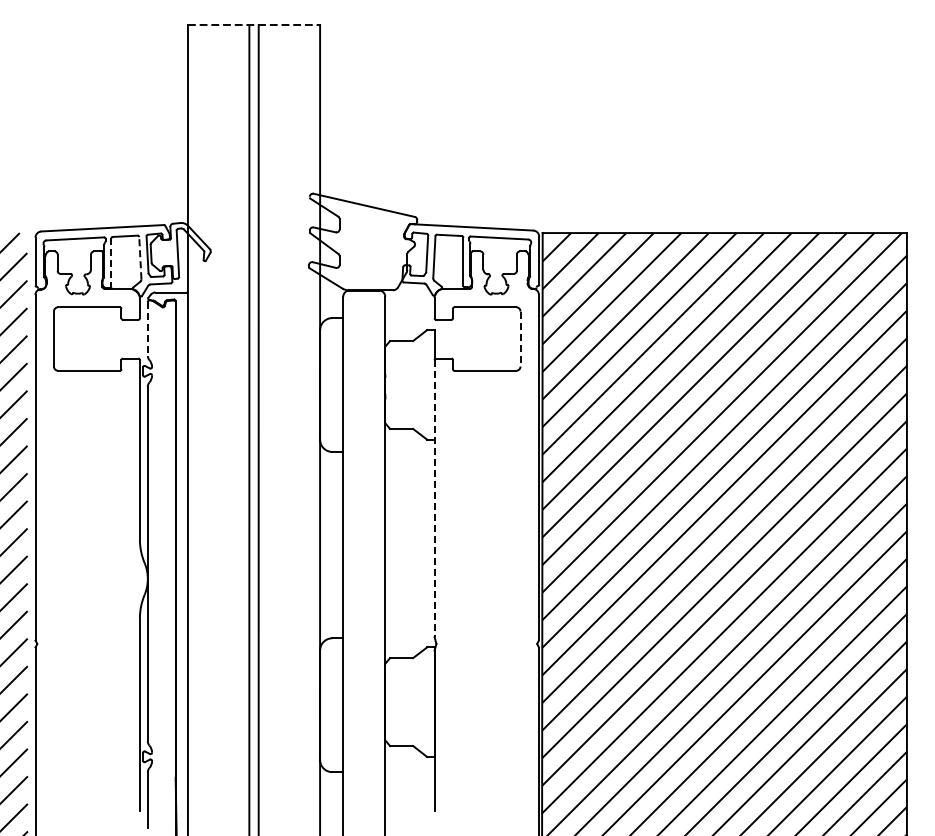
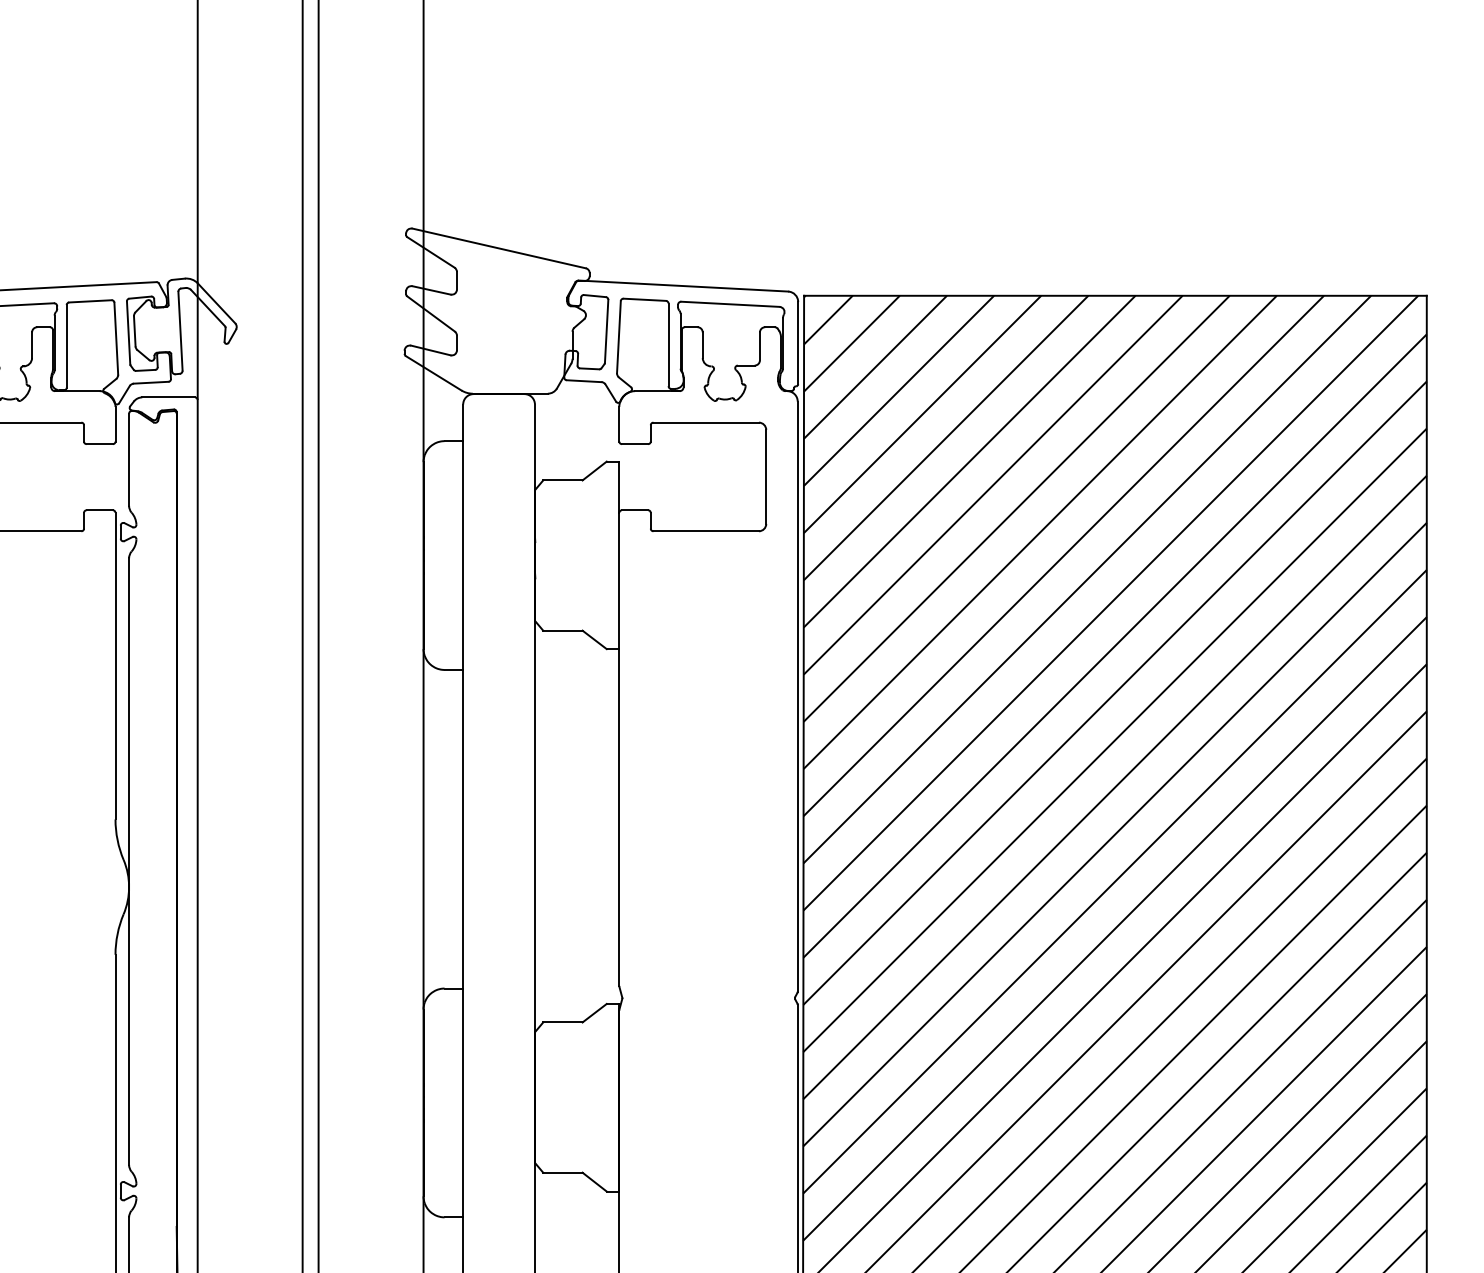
line: (140, 257) -> (116, 337), dashed -> solid
line: (111, 263) -> (66, 347), dashed -> solid
line: (147, 328) -> (128, 458), dashed -> solid
line: (520, 339) -> (766, 477), dashed -> solid
line: (434, 498) -> (619, 749), dashed -> solid

